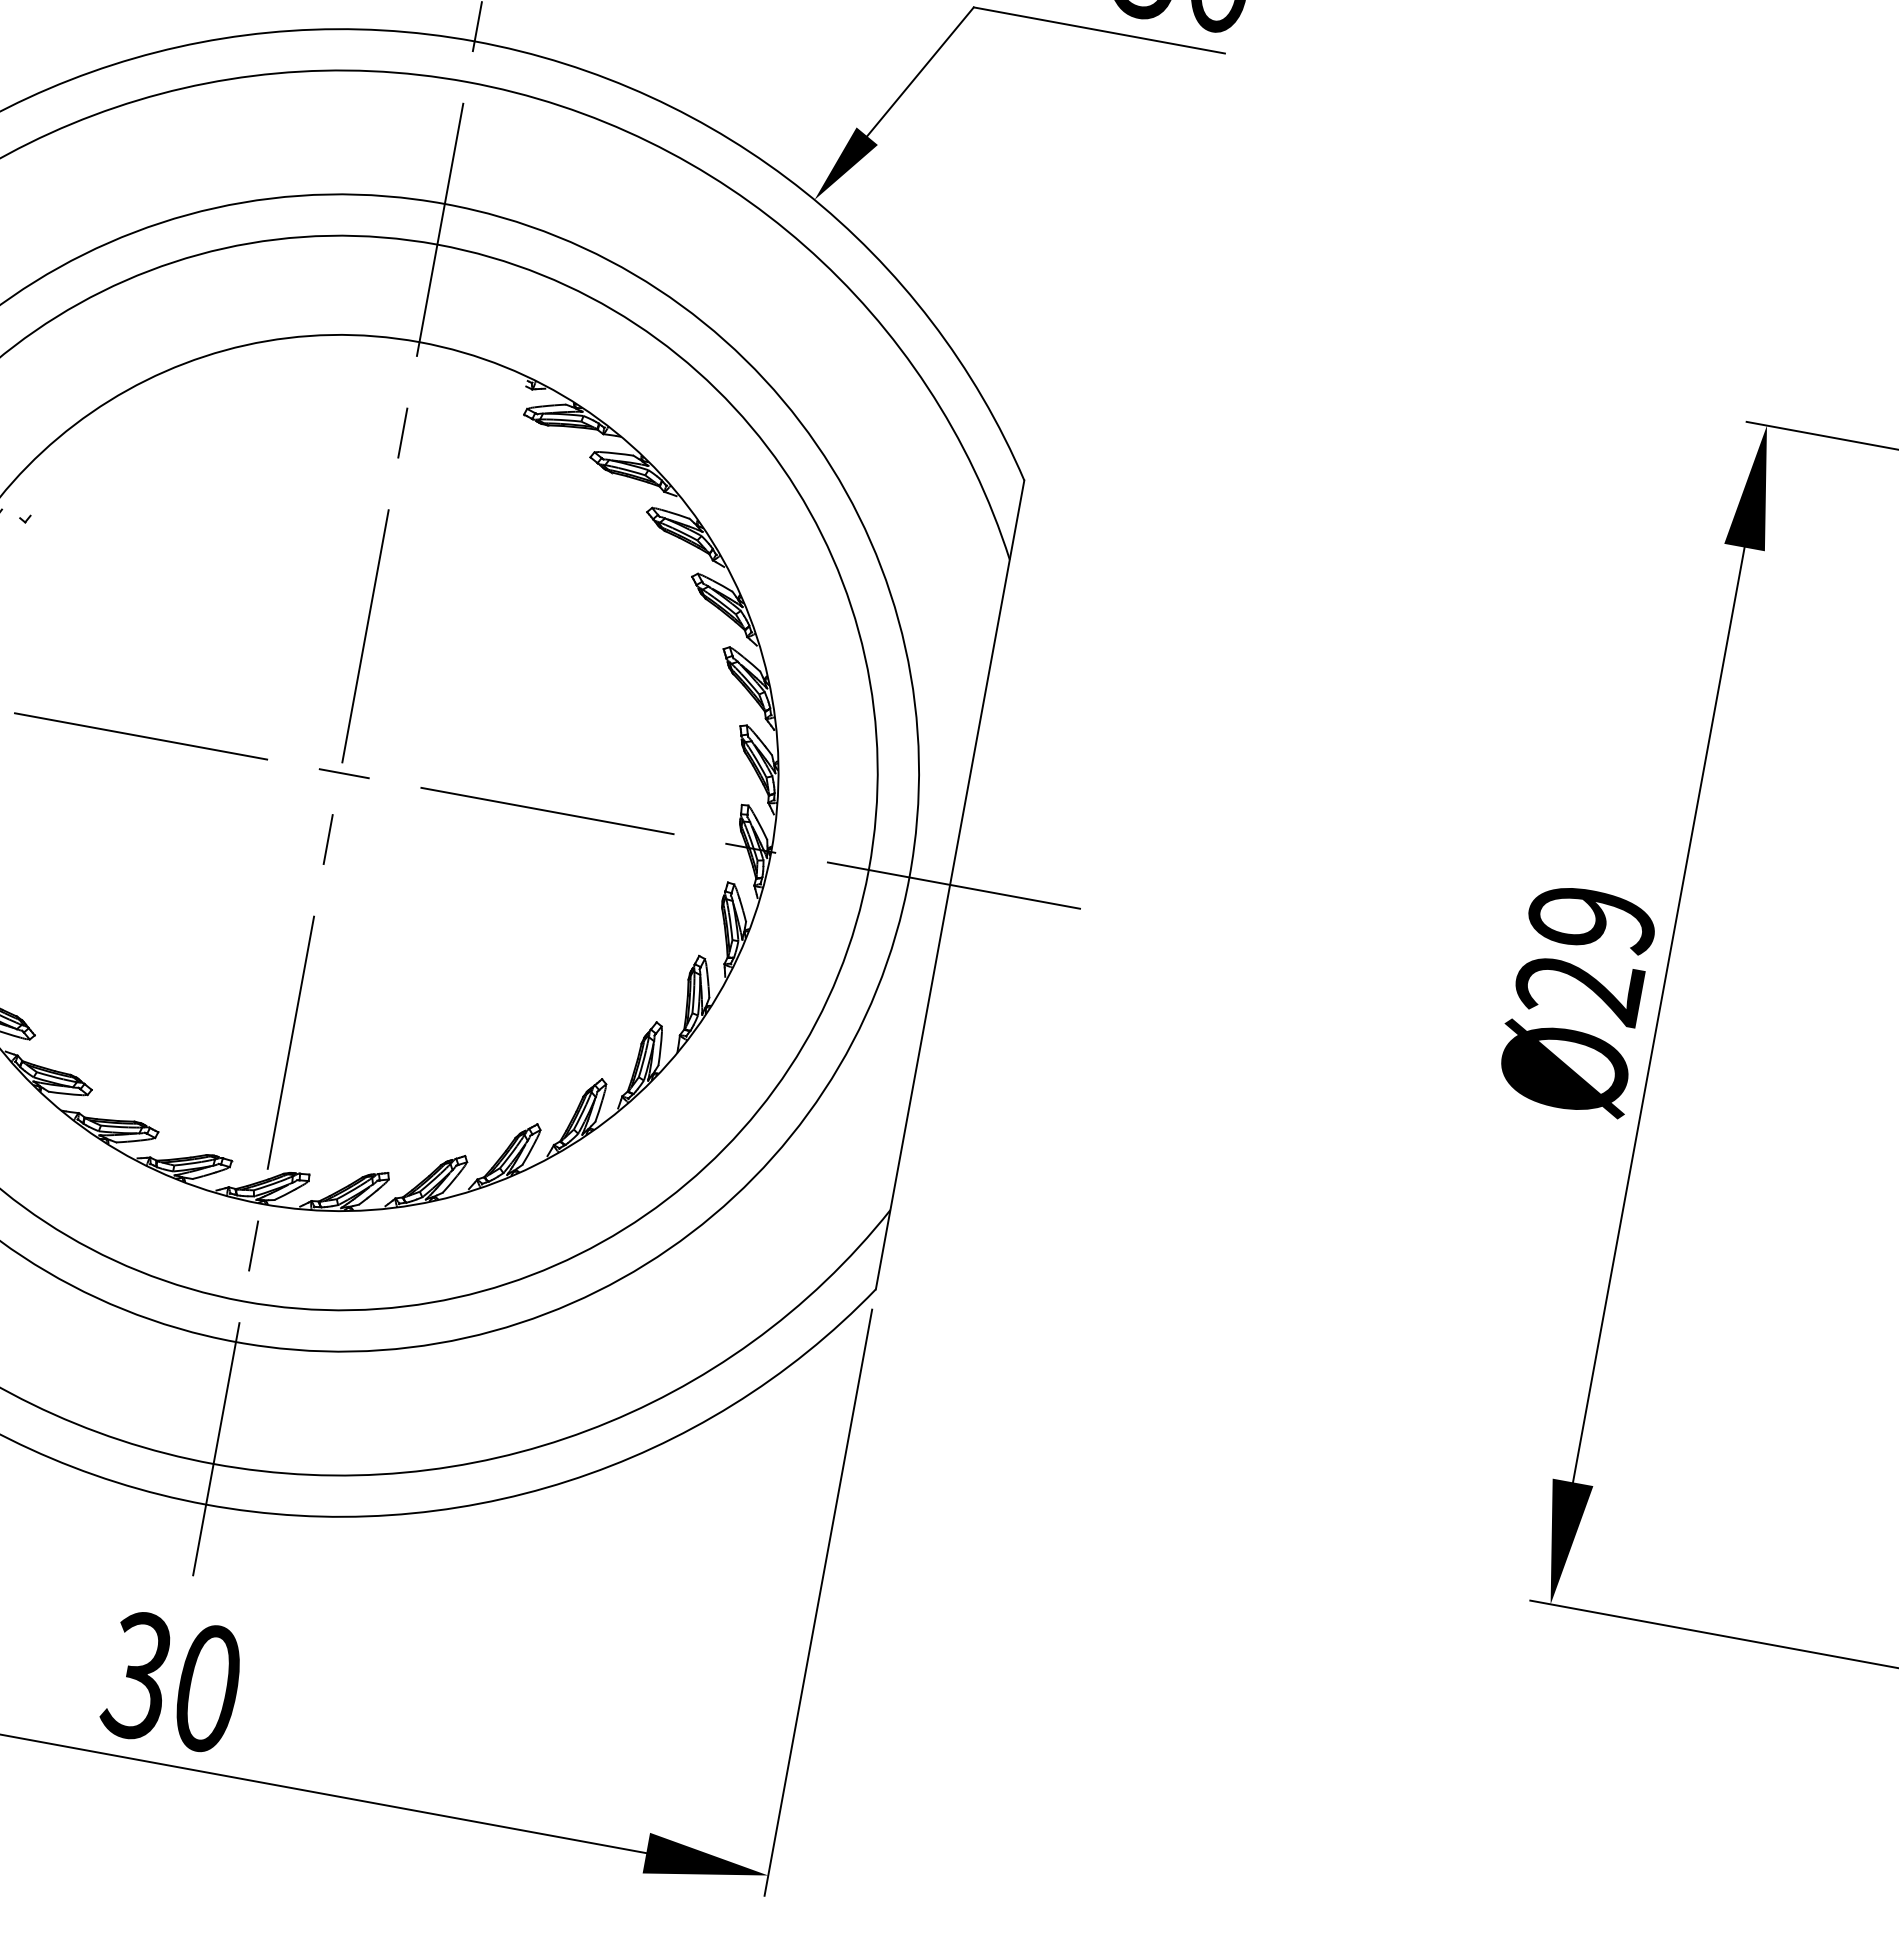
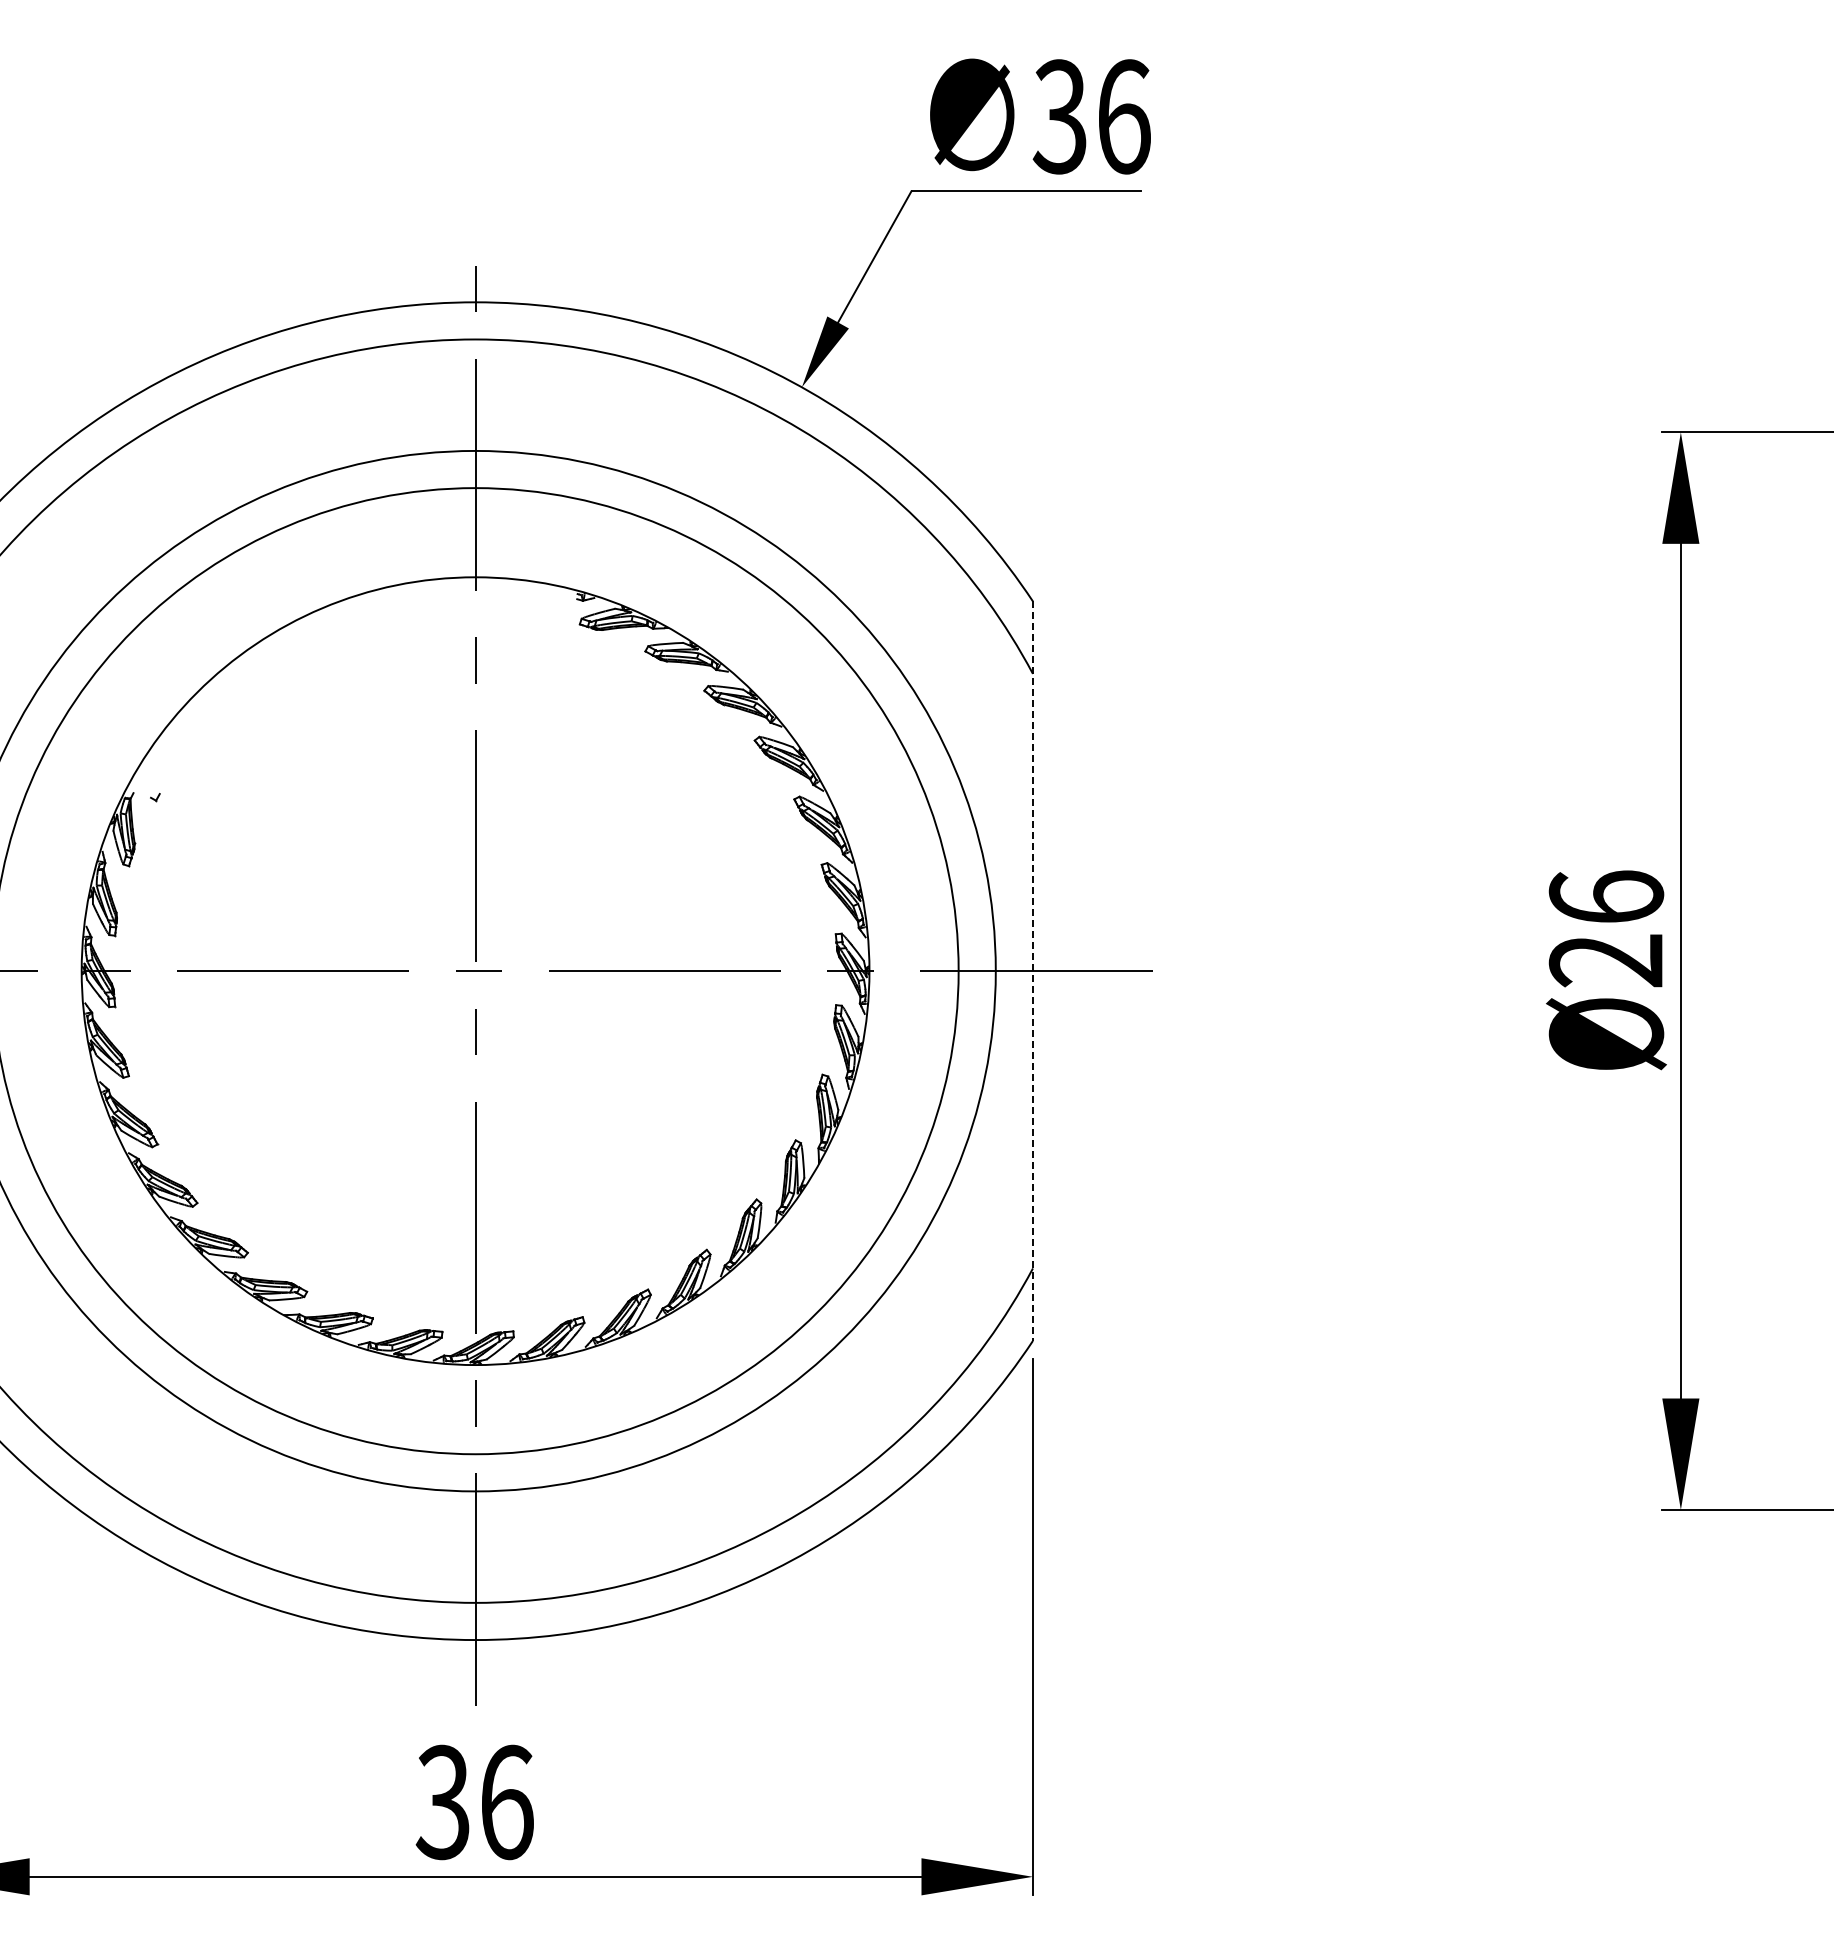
line: (949, 885) -> (1032, 971), solid -> dashed
text: (1592, 918) -> (1606, 896), Ø29 -> Ø26
text: (208, 1688) -> (507, 1802), 30 -> 36

